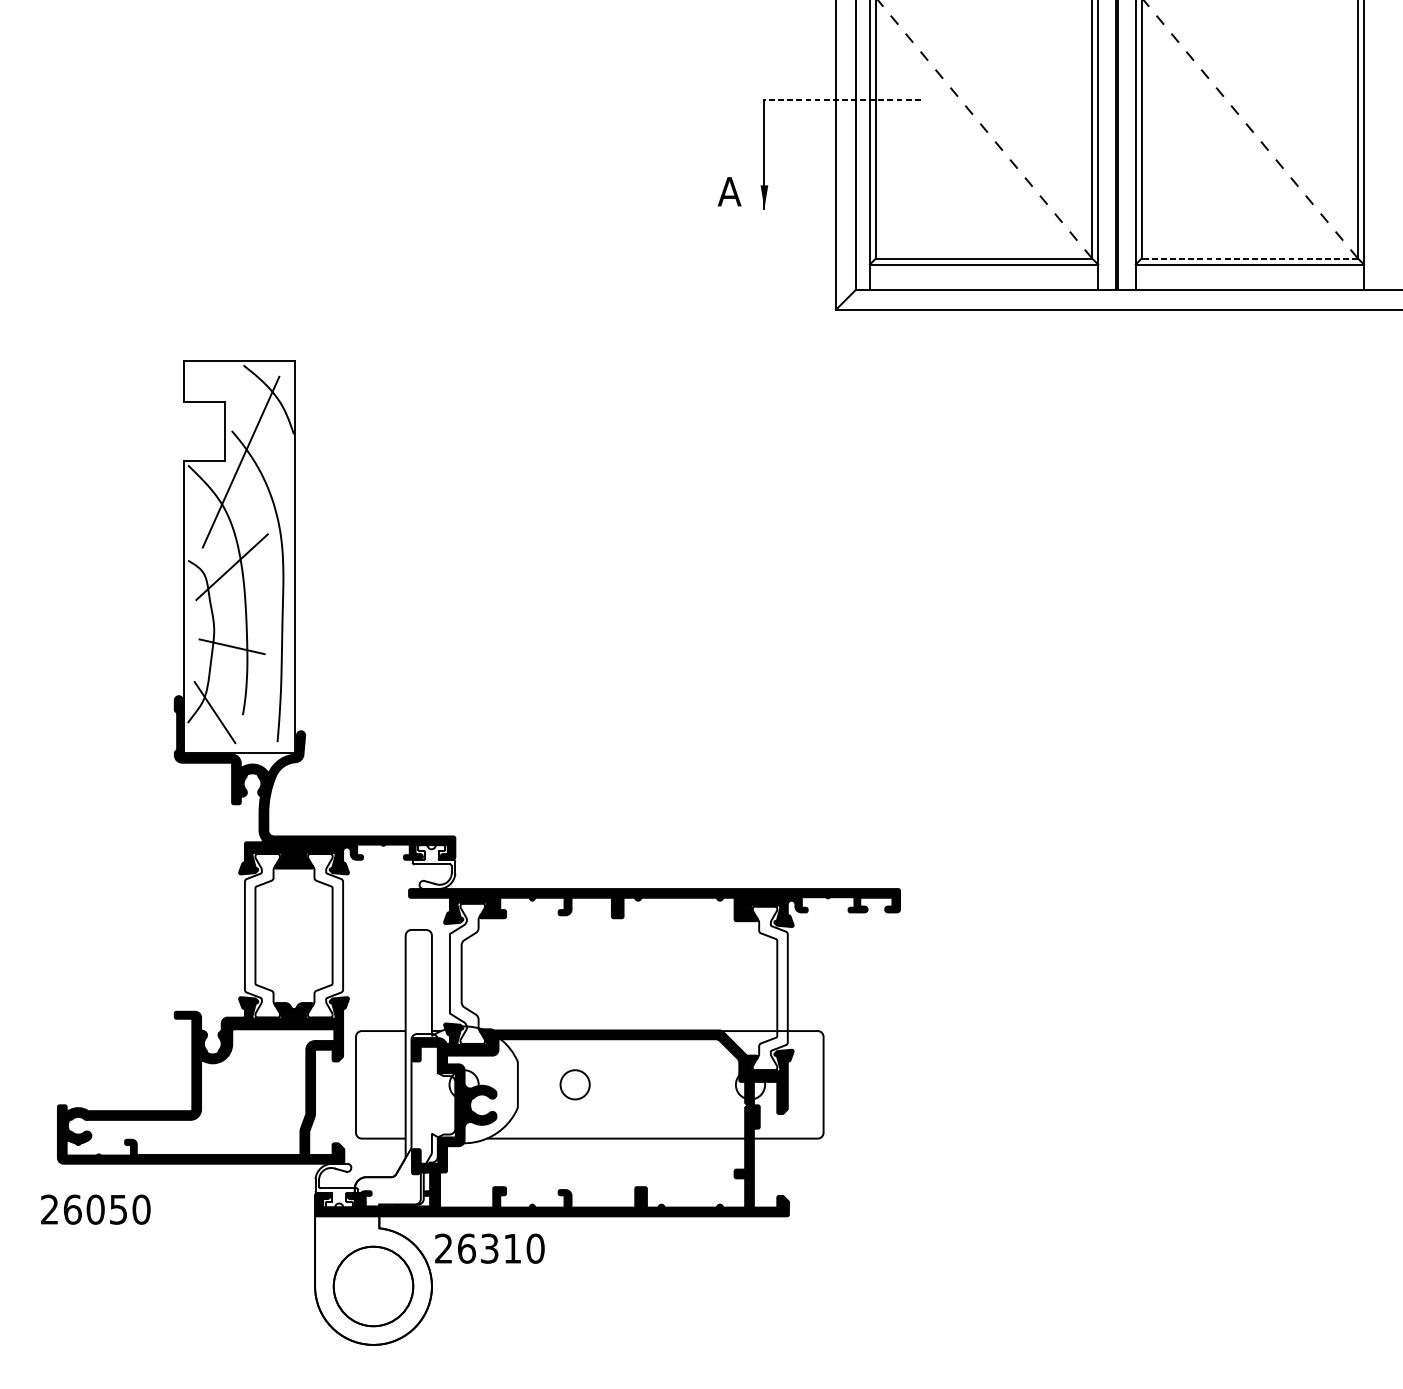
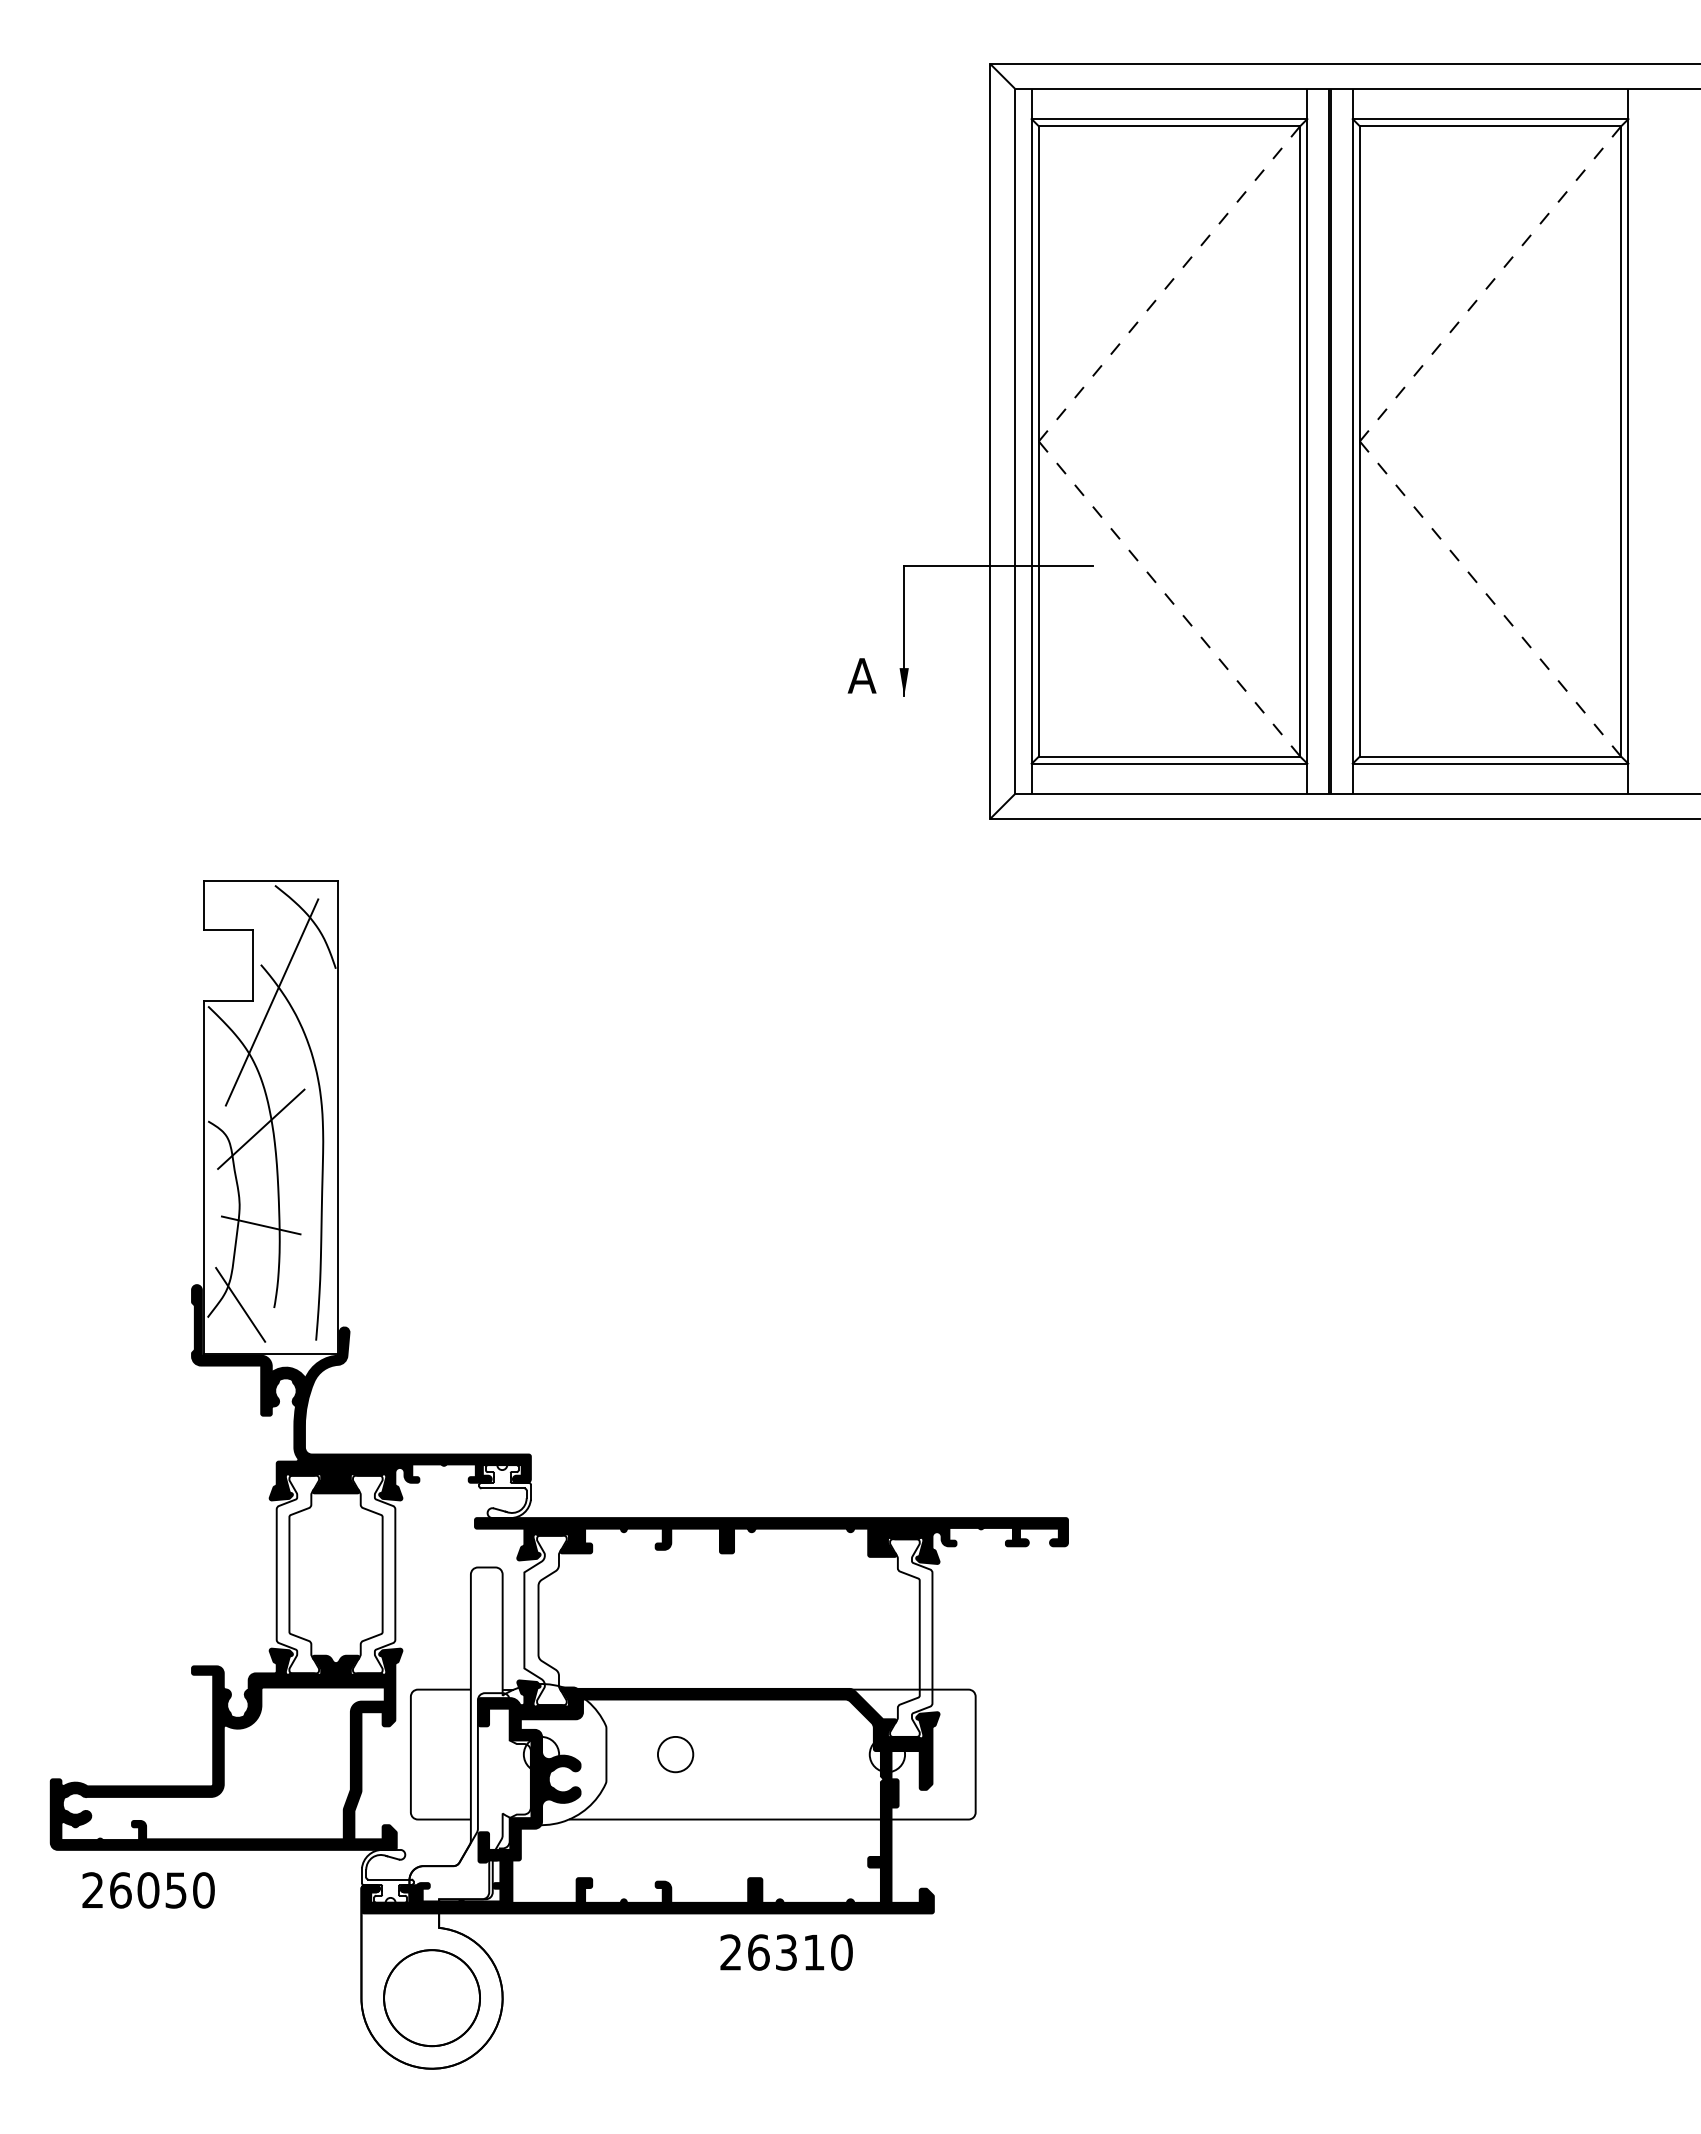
line: (842, 100) -> (998, 565), dashed -> solid
line: (1249, 258) -> (1490, 756), dashed -> solid
text: (95, 1209) -> (148, 1890), moved
text: (489, 1248) -> (786, 1952), moved

